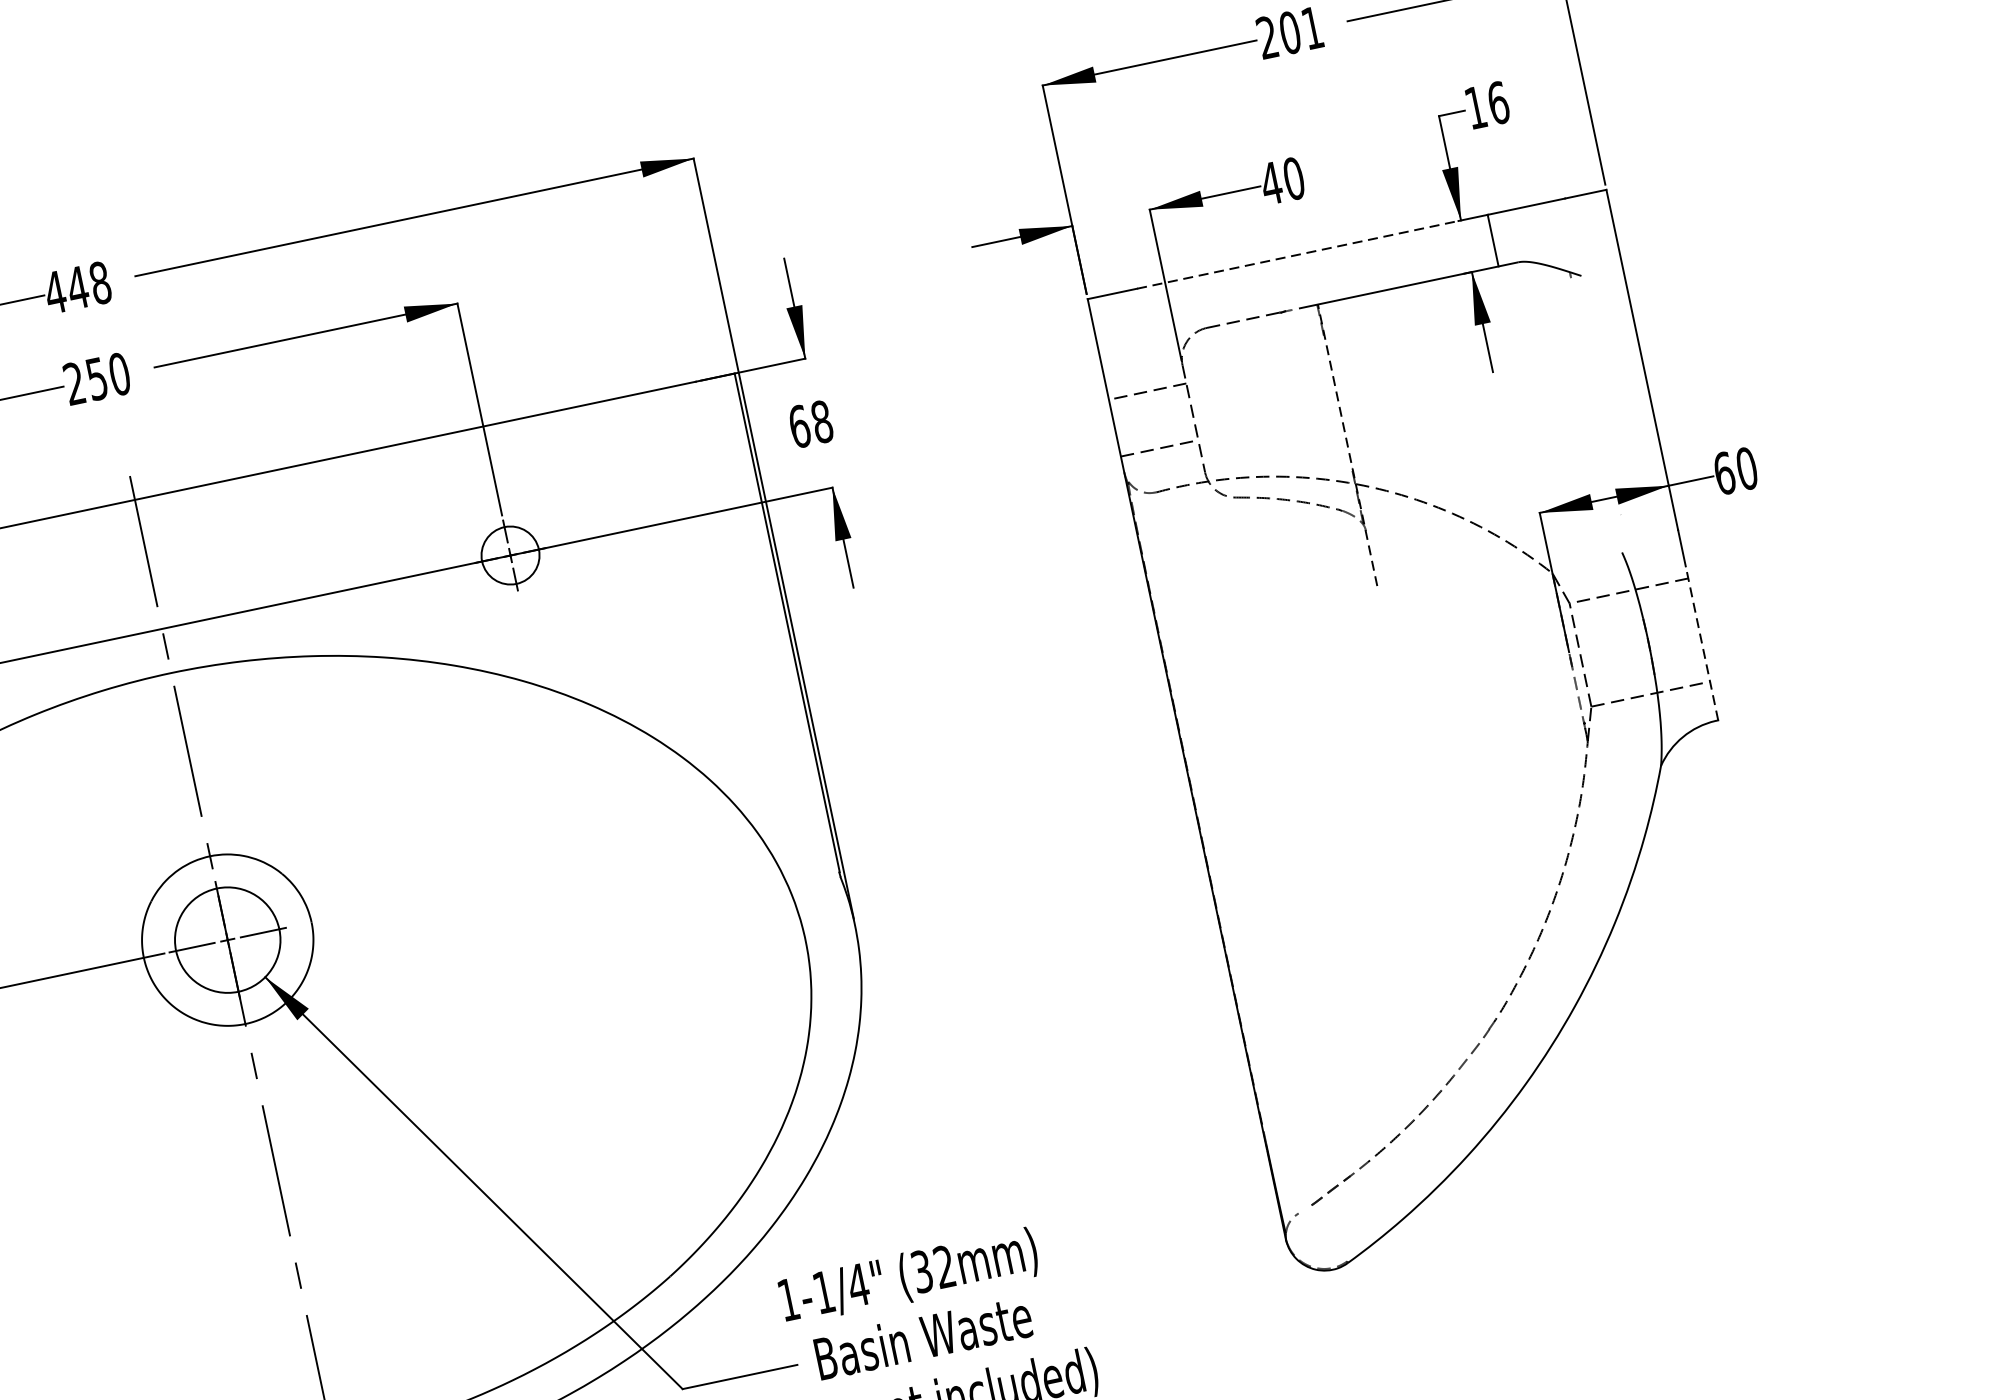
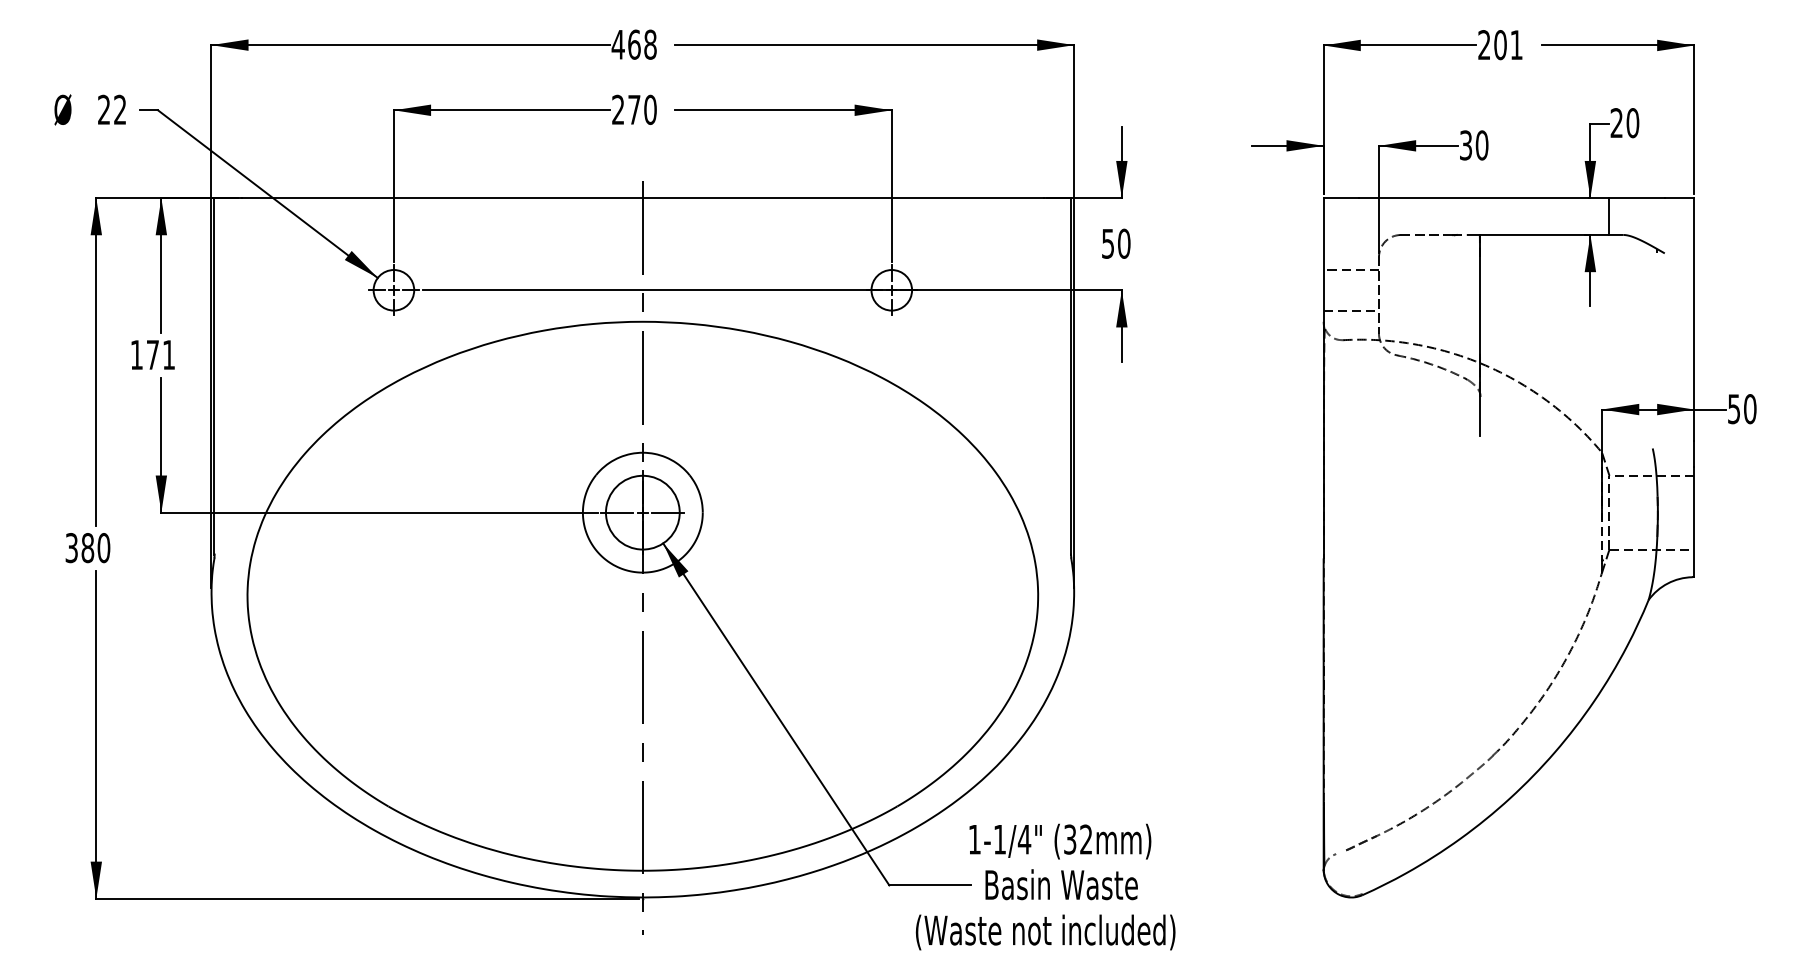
text: (1486, 106) -> (1624, 123), 16 -> 20
text: (1270, 183) -> (1465, 145), 40 -> 30
line: (1297, 255) -> (1473, 198), dashed -> solid
text: (76, 287) -> (633, 44), 448 -> 468
text: (97, 378) -> (634, 109), 250 -> 270
text: (811, 423) -> (1116, 243), 68 -> 50
line: (1347, 445) -> (1480, 335), dashed -> solid
text: (1725, 473) -> (1734, 409), 60 -> 50
line: (1702, 642) -> (1694, 521), dashed -> solid

